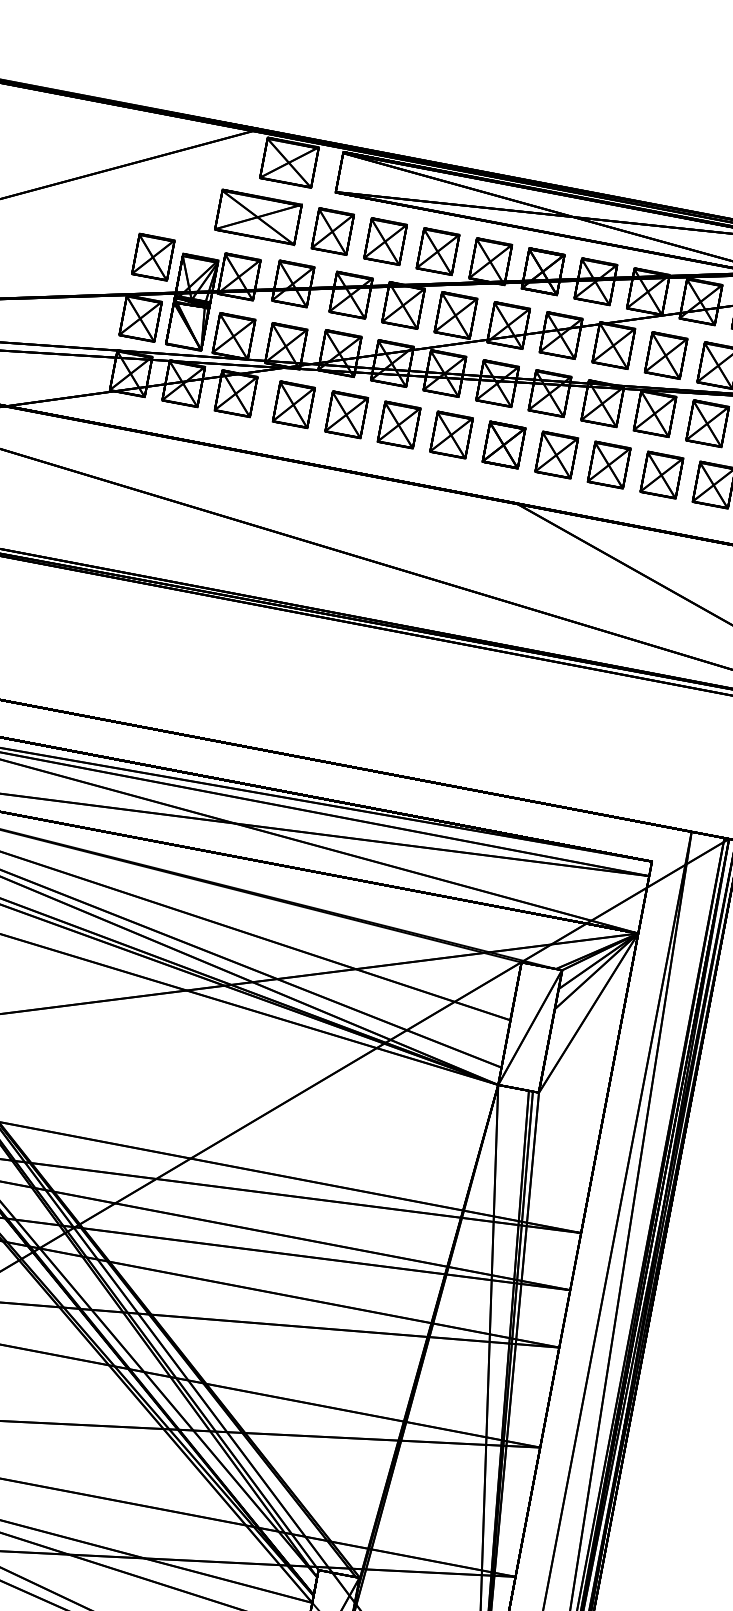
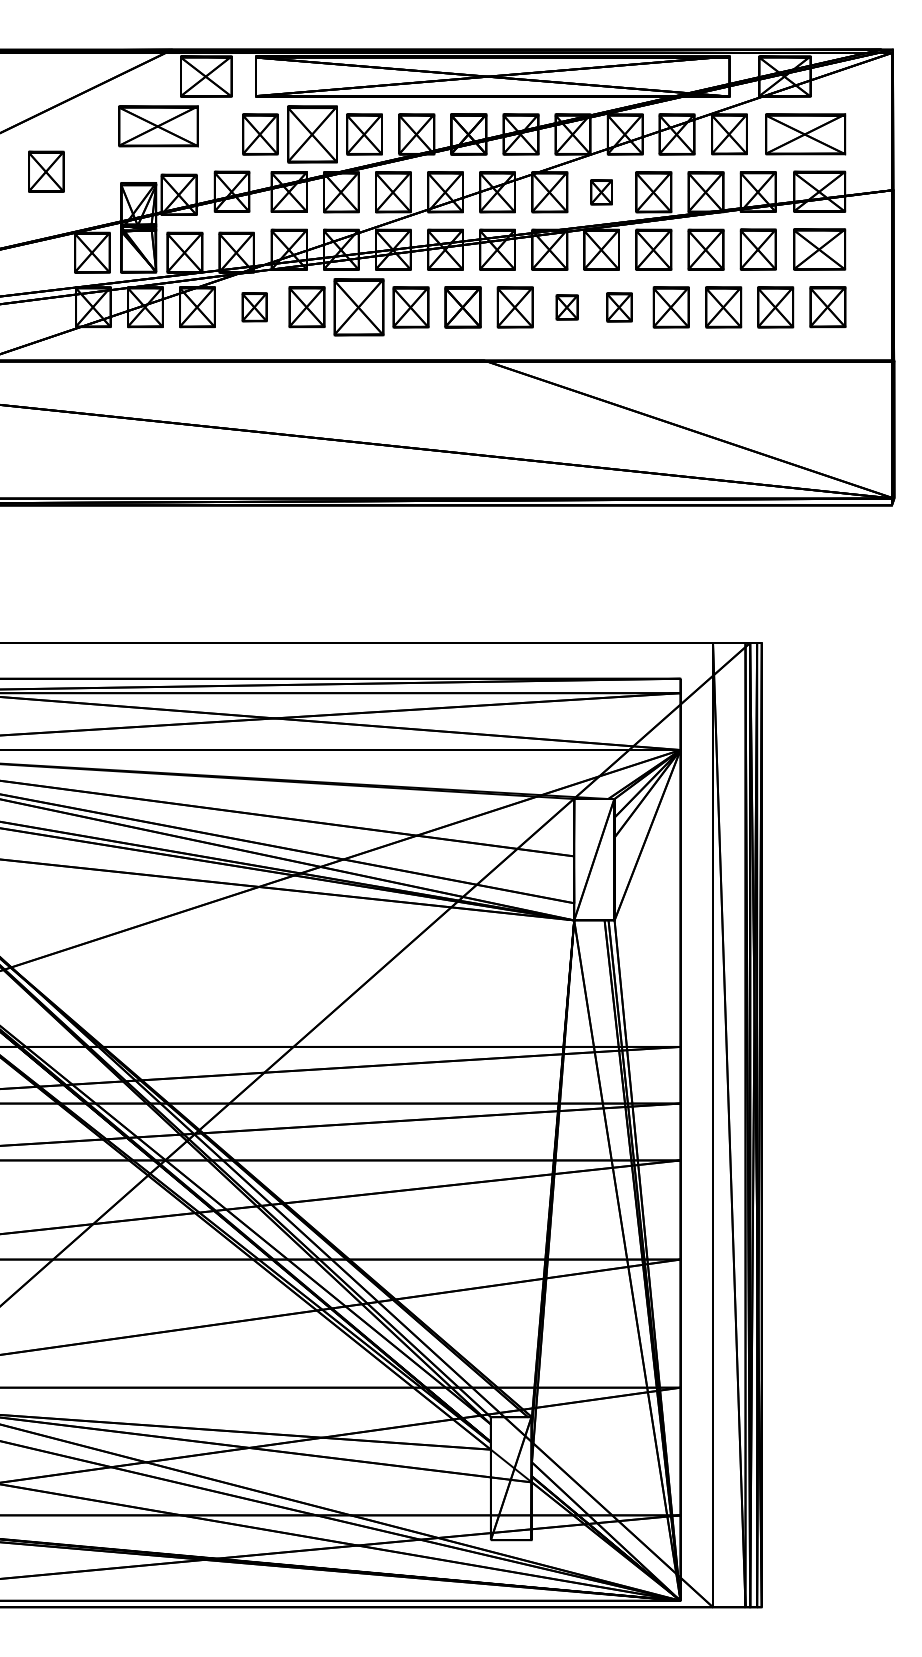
part: (258, 217) -> (158, 126), moved
part: (385, 241) -> (312, 134), size x1.4
part: (153, 257) -> (46, 171), moved
part: (665, 355) -> (601, 192), size x0.6
part: (293, 405) -> (254, 307), size x0.7
part: (398, 425) -> (358, 307), size x1.4
part: (608, 465) -> (566, 307), size x0.6
part: (661, 475) -> (619, 307), size x0.7

